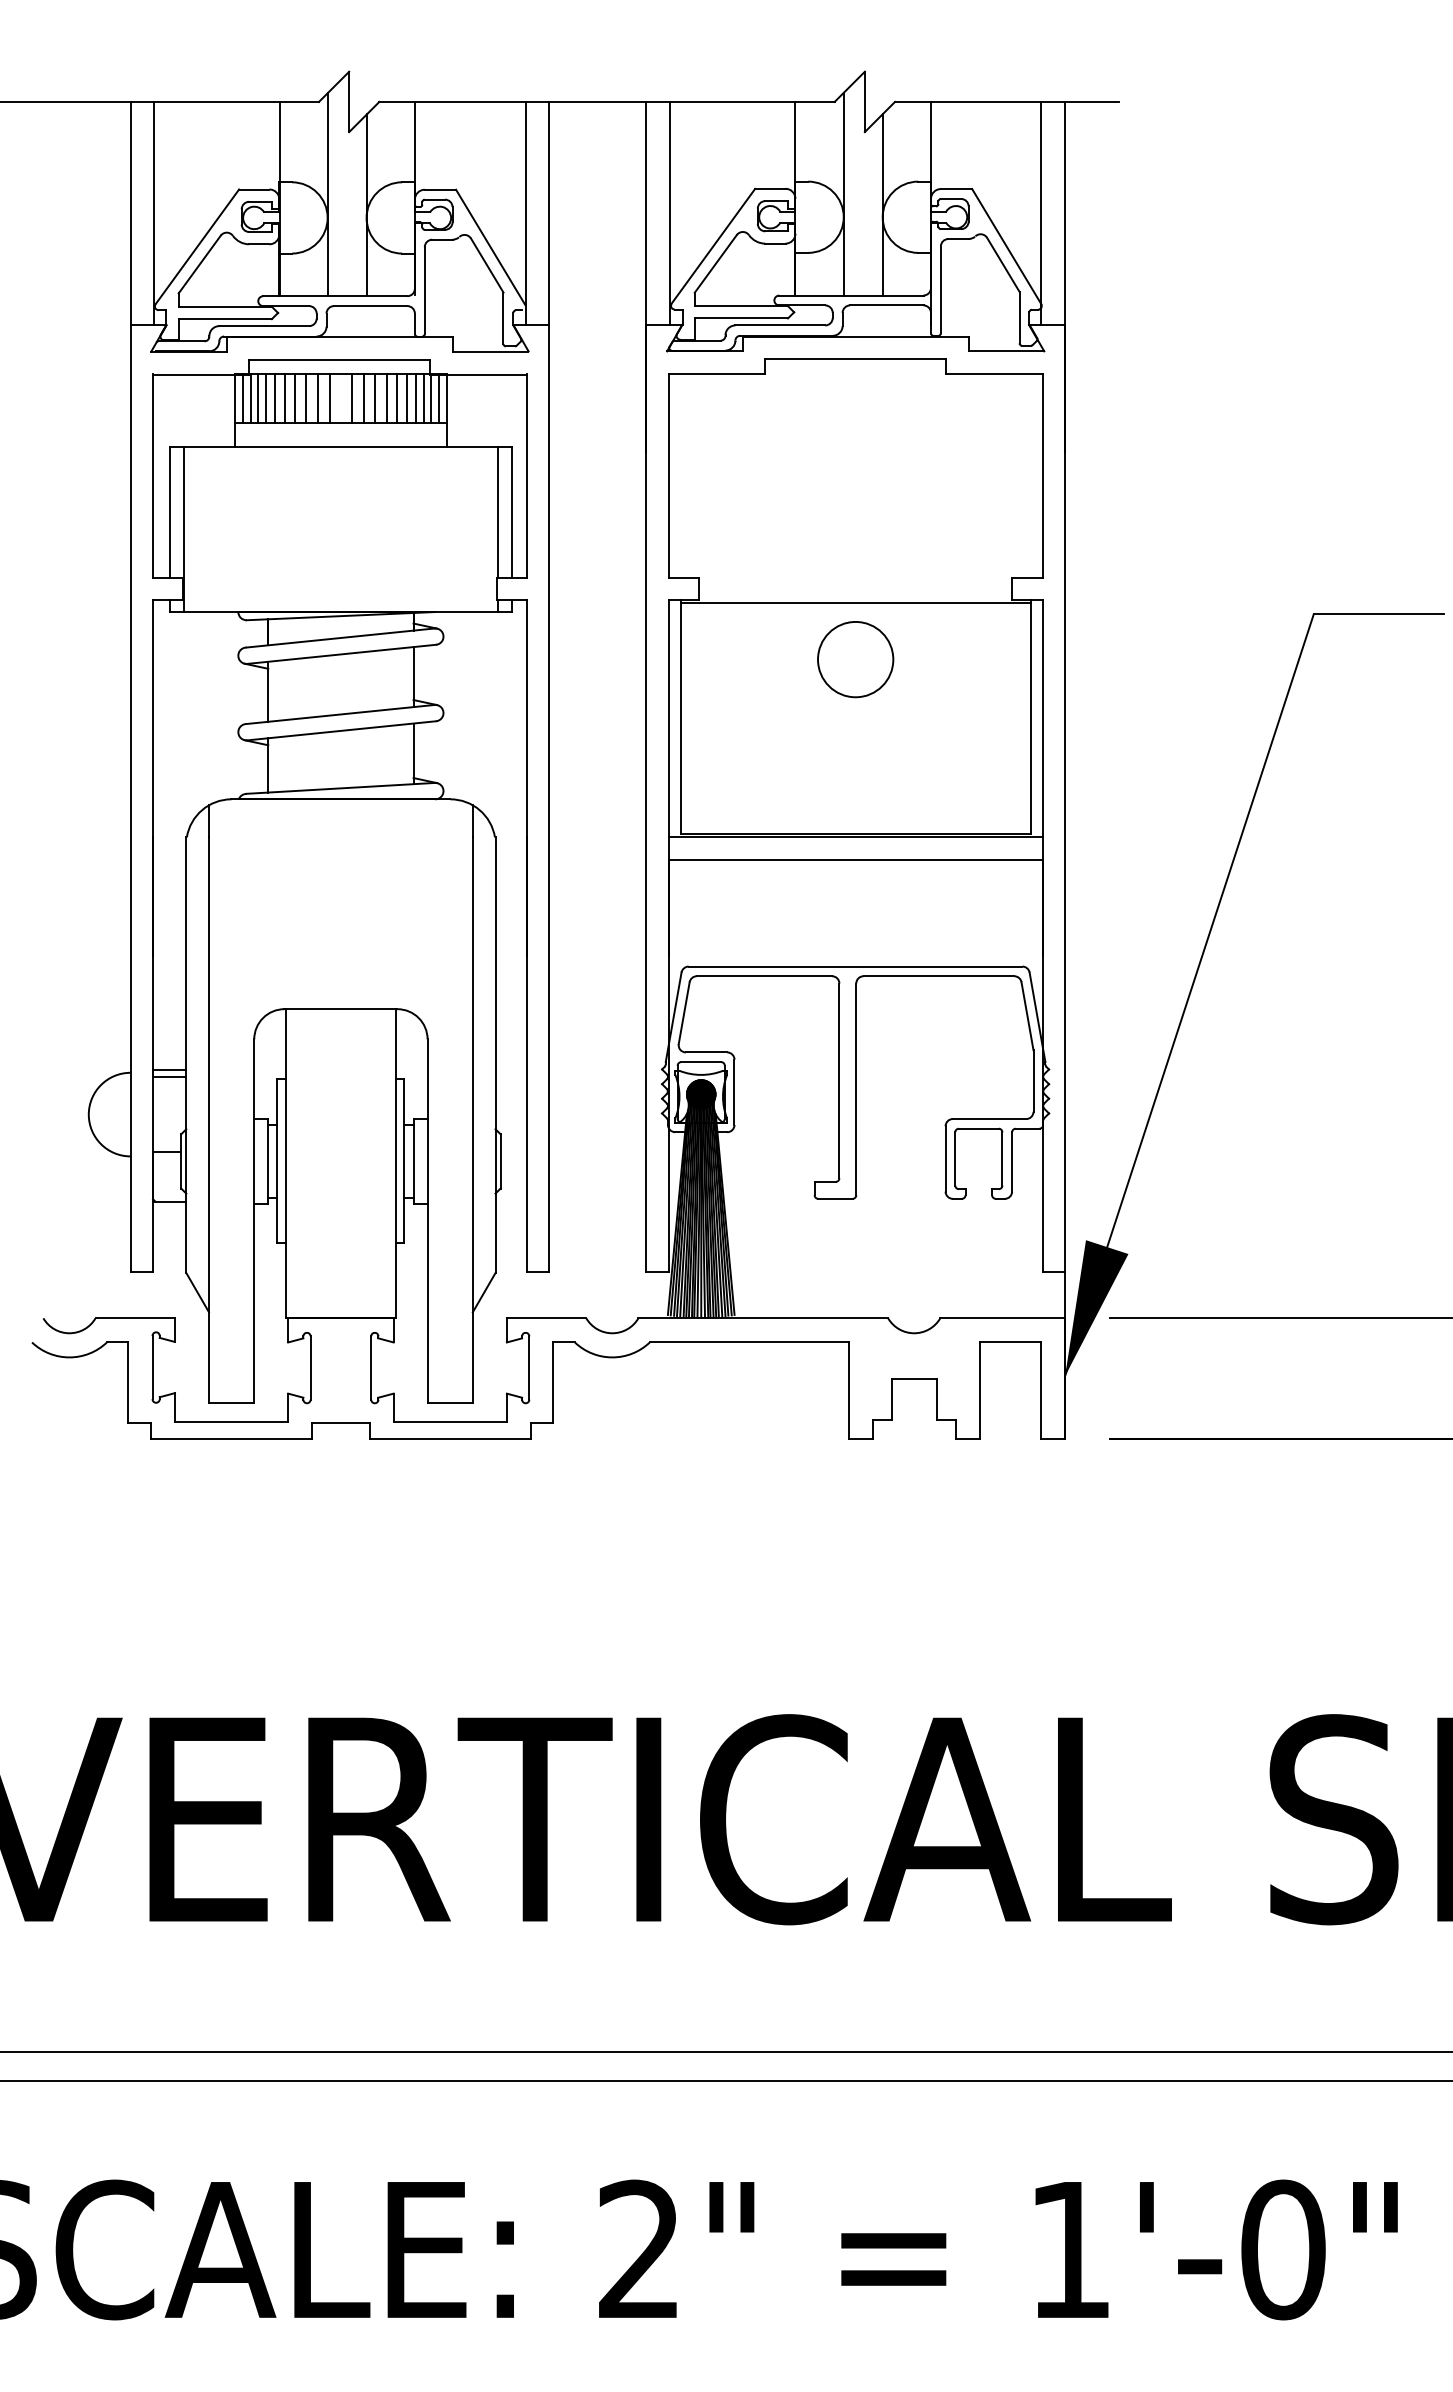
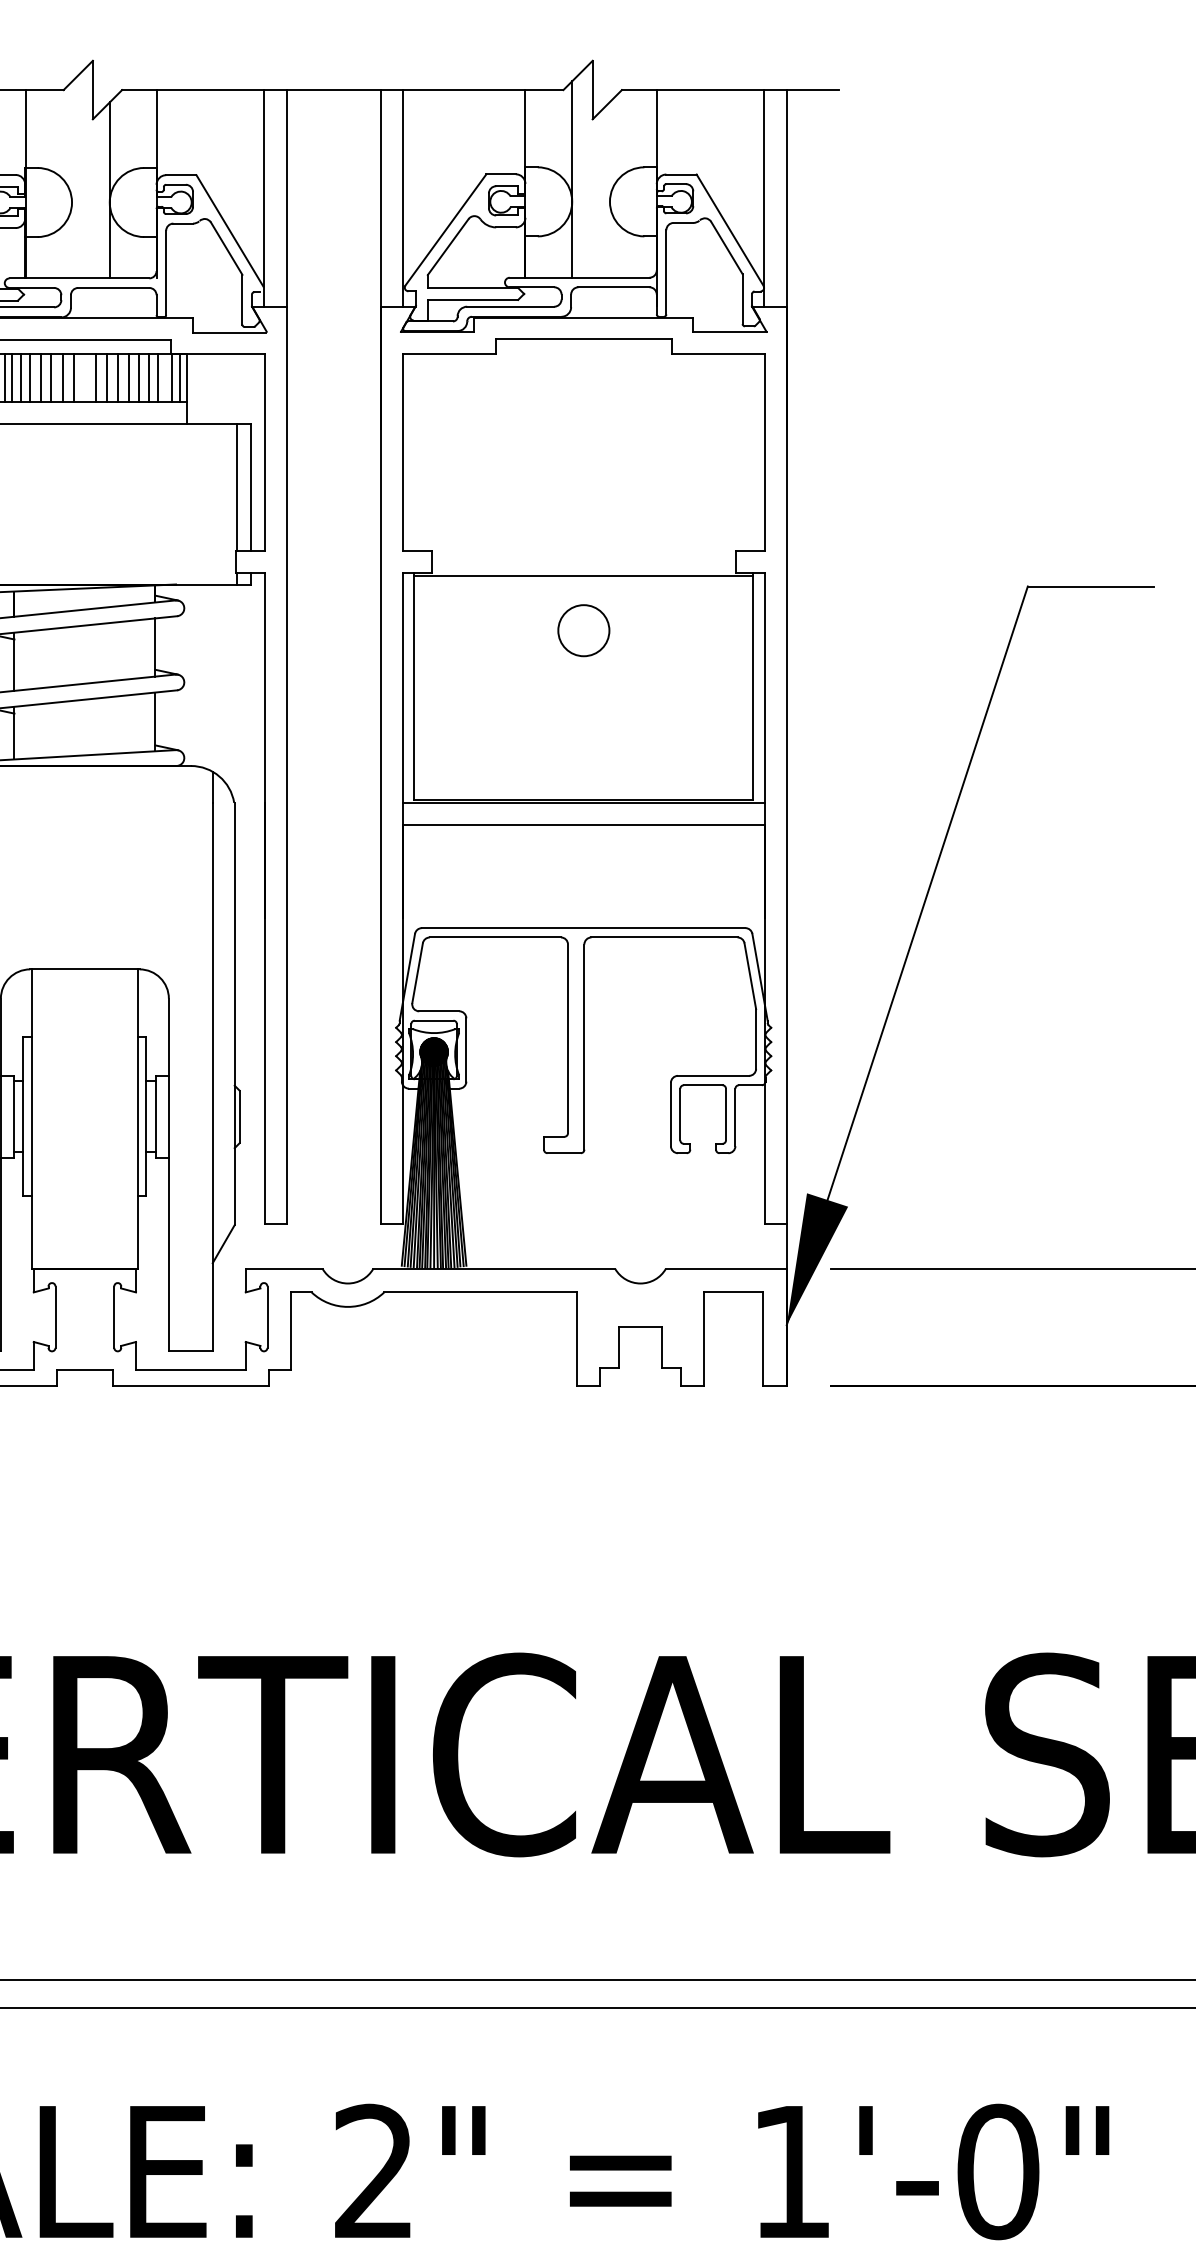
line: (328, 193) -> (72, 178), removed
line: (882, 204) -> (609, 189), removed
line: (423, 398) -> (164, 377), removed
circle: (855, 659) -> (583, 630), size x0.7

